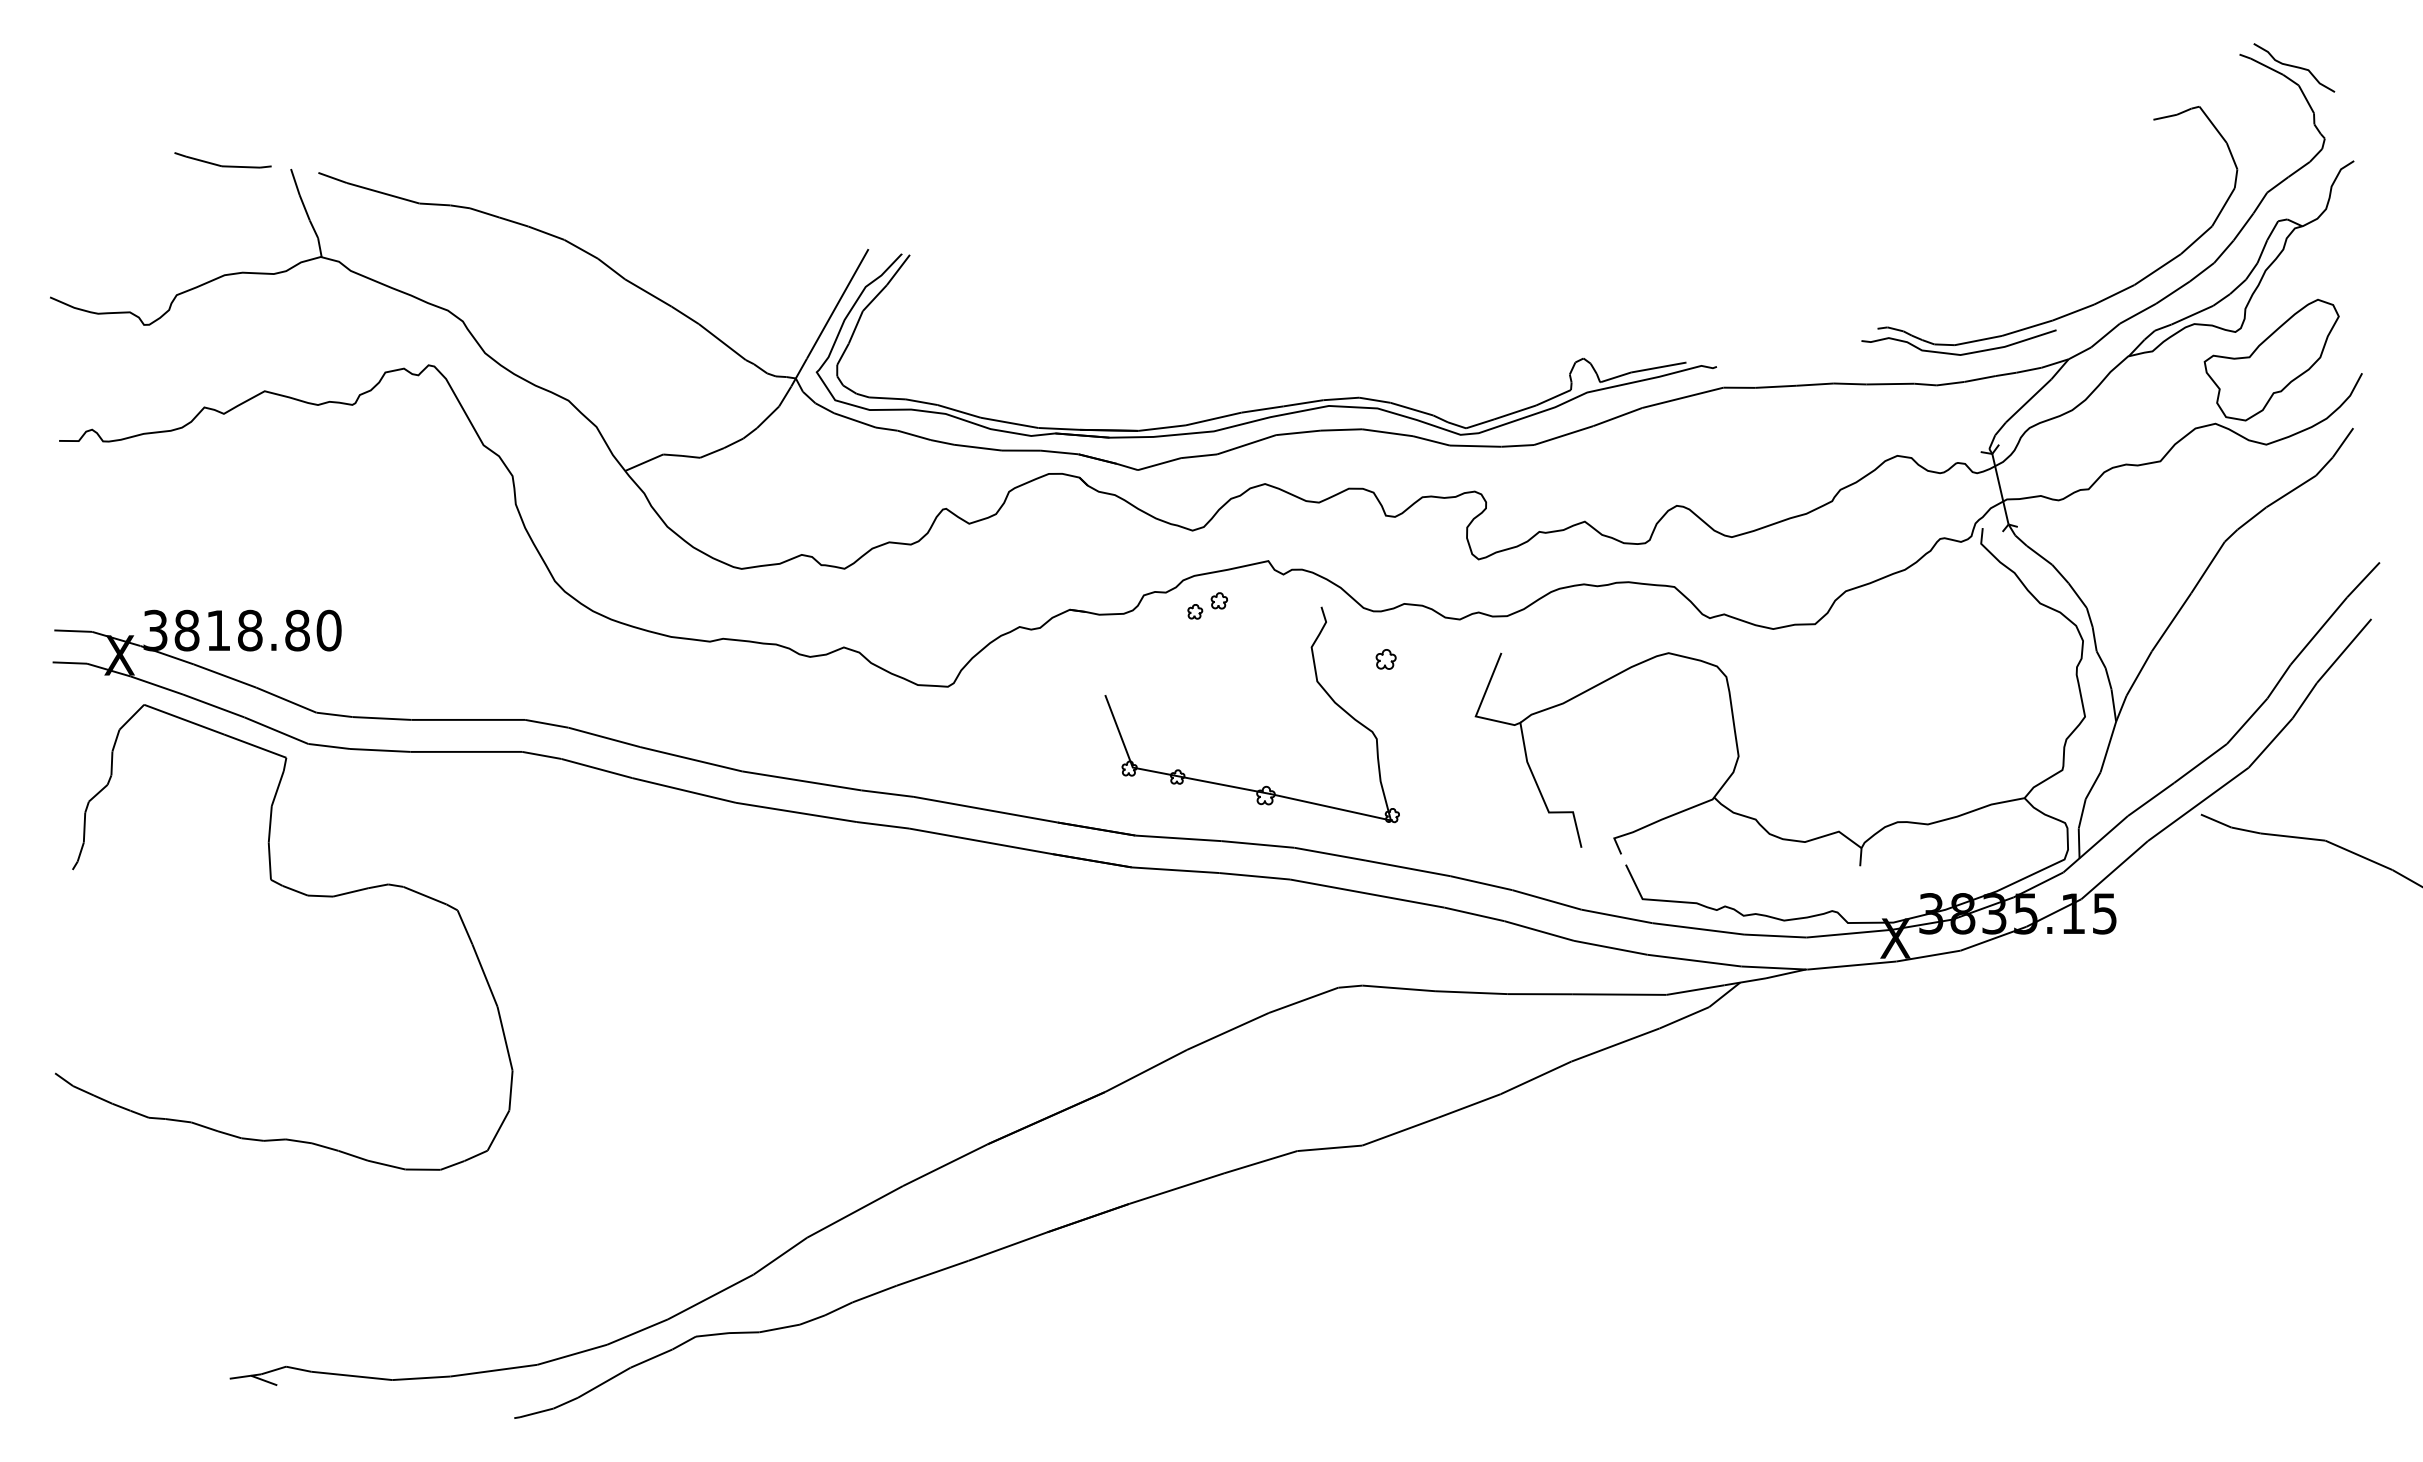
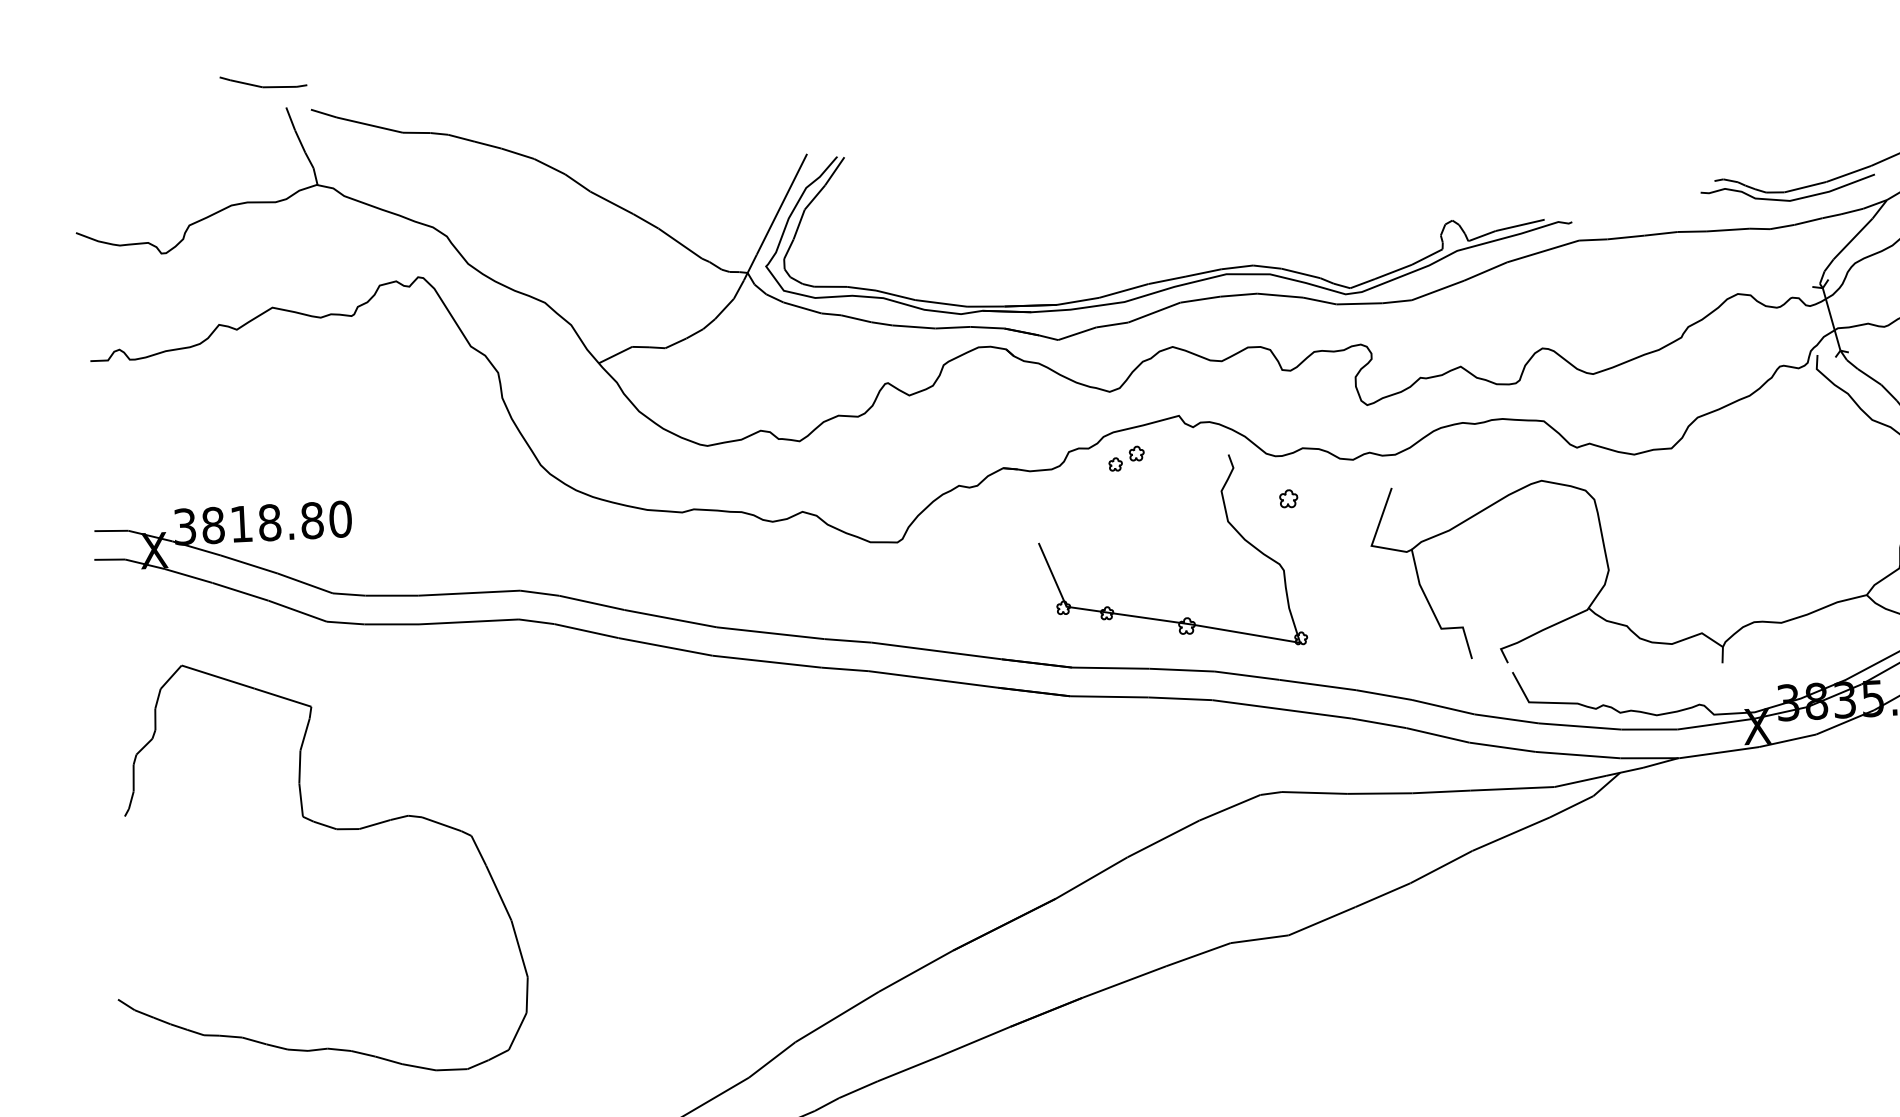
line: (219, 164) -> (260, 85), moved
curve: (301, 894) -> (330, 828), moved

